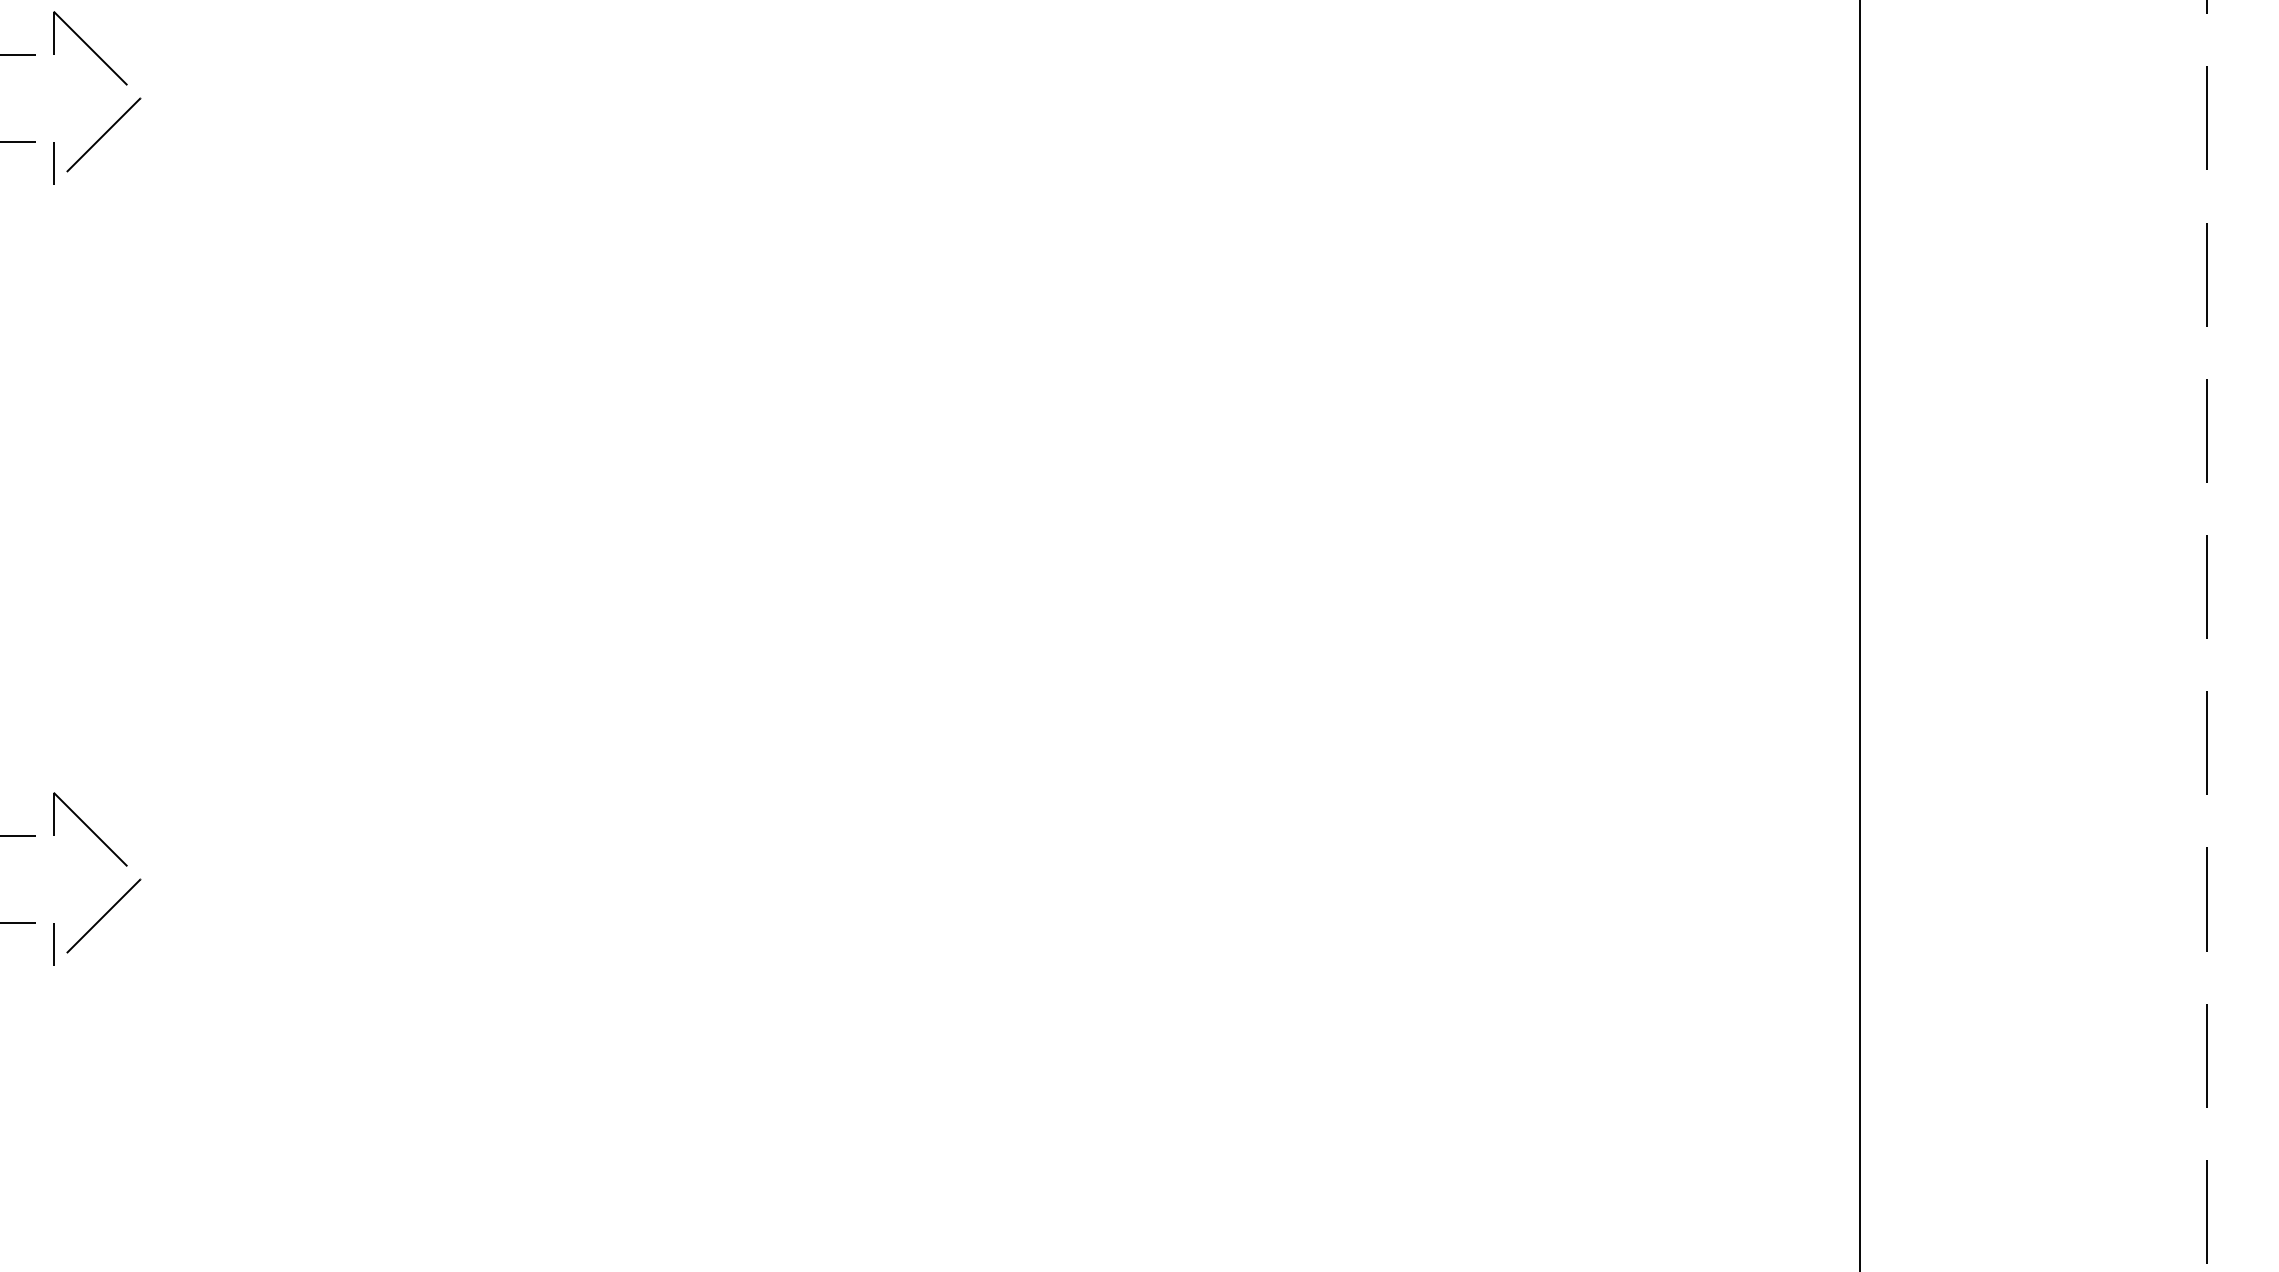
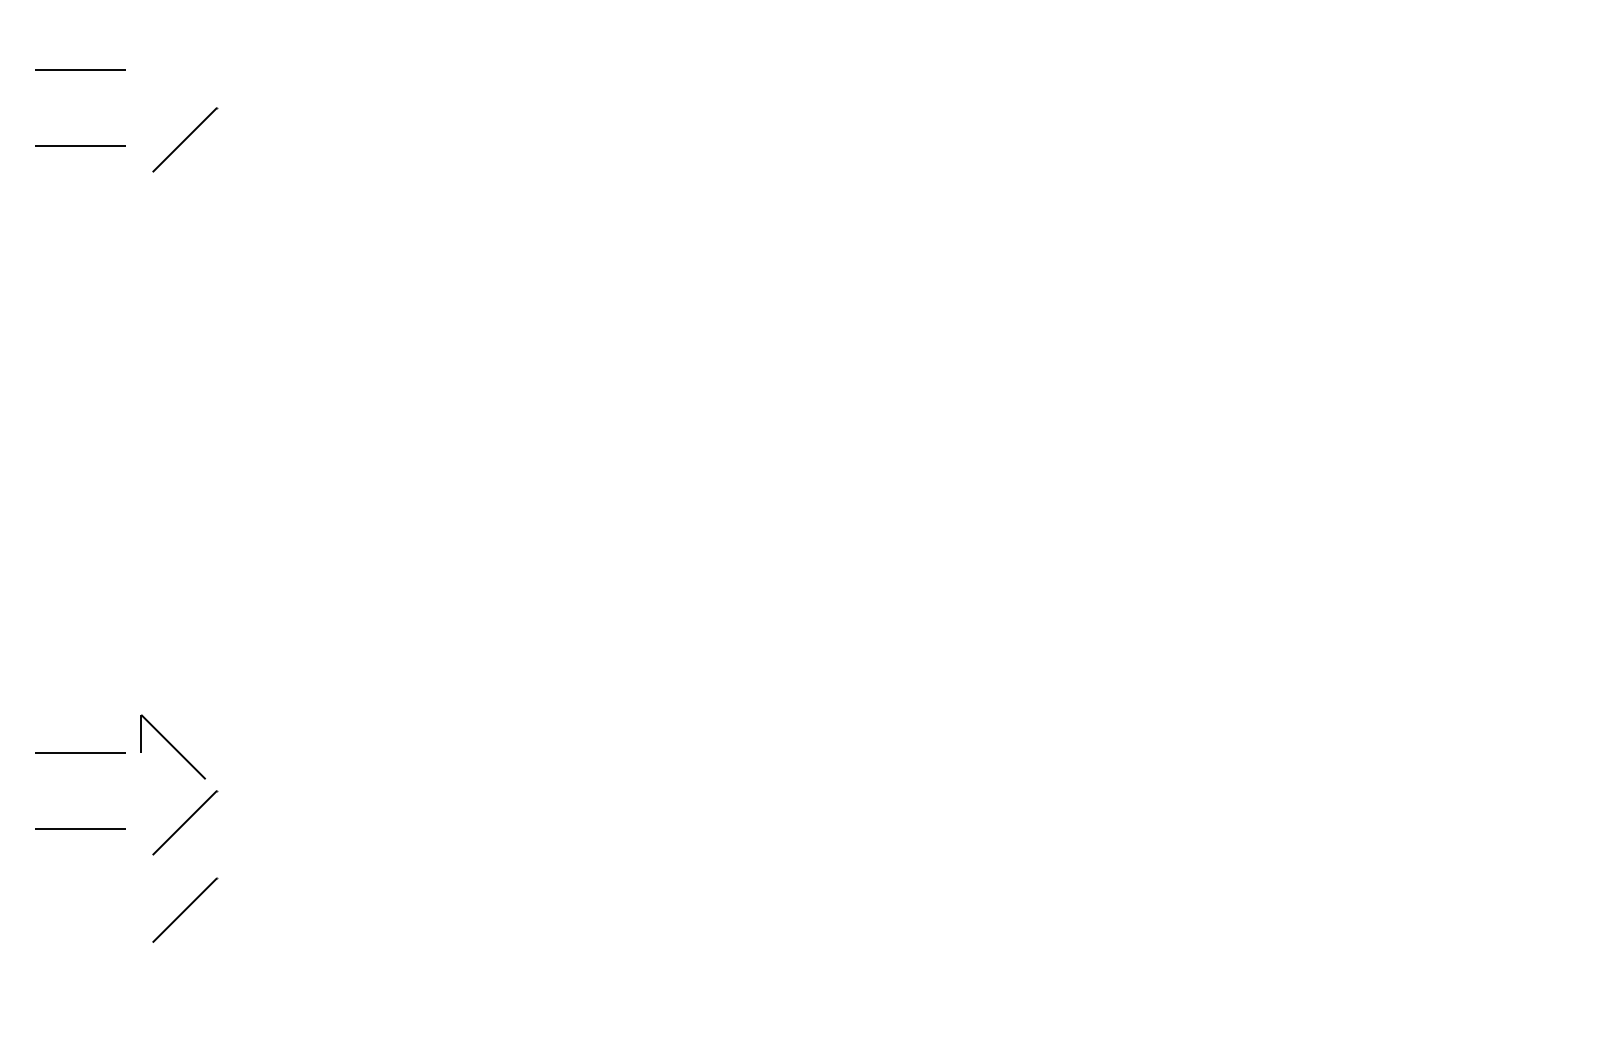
part: (90, 48) -> (173, 64), removed
line: (53, 163) -> (141, 164), removed
line: (53, 944) -> (141, 847), removed
line: (103, 1015) -> (184, 909), added

